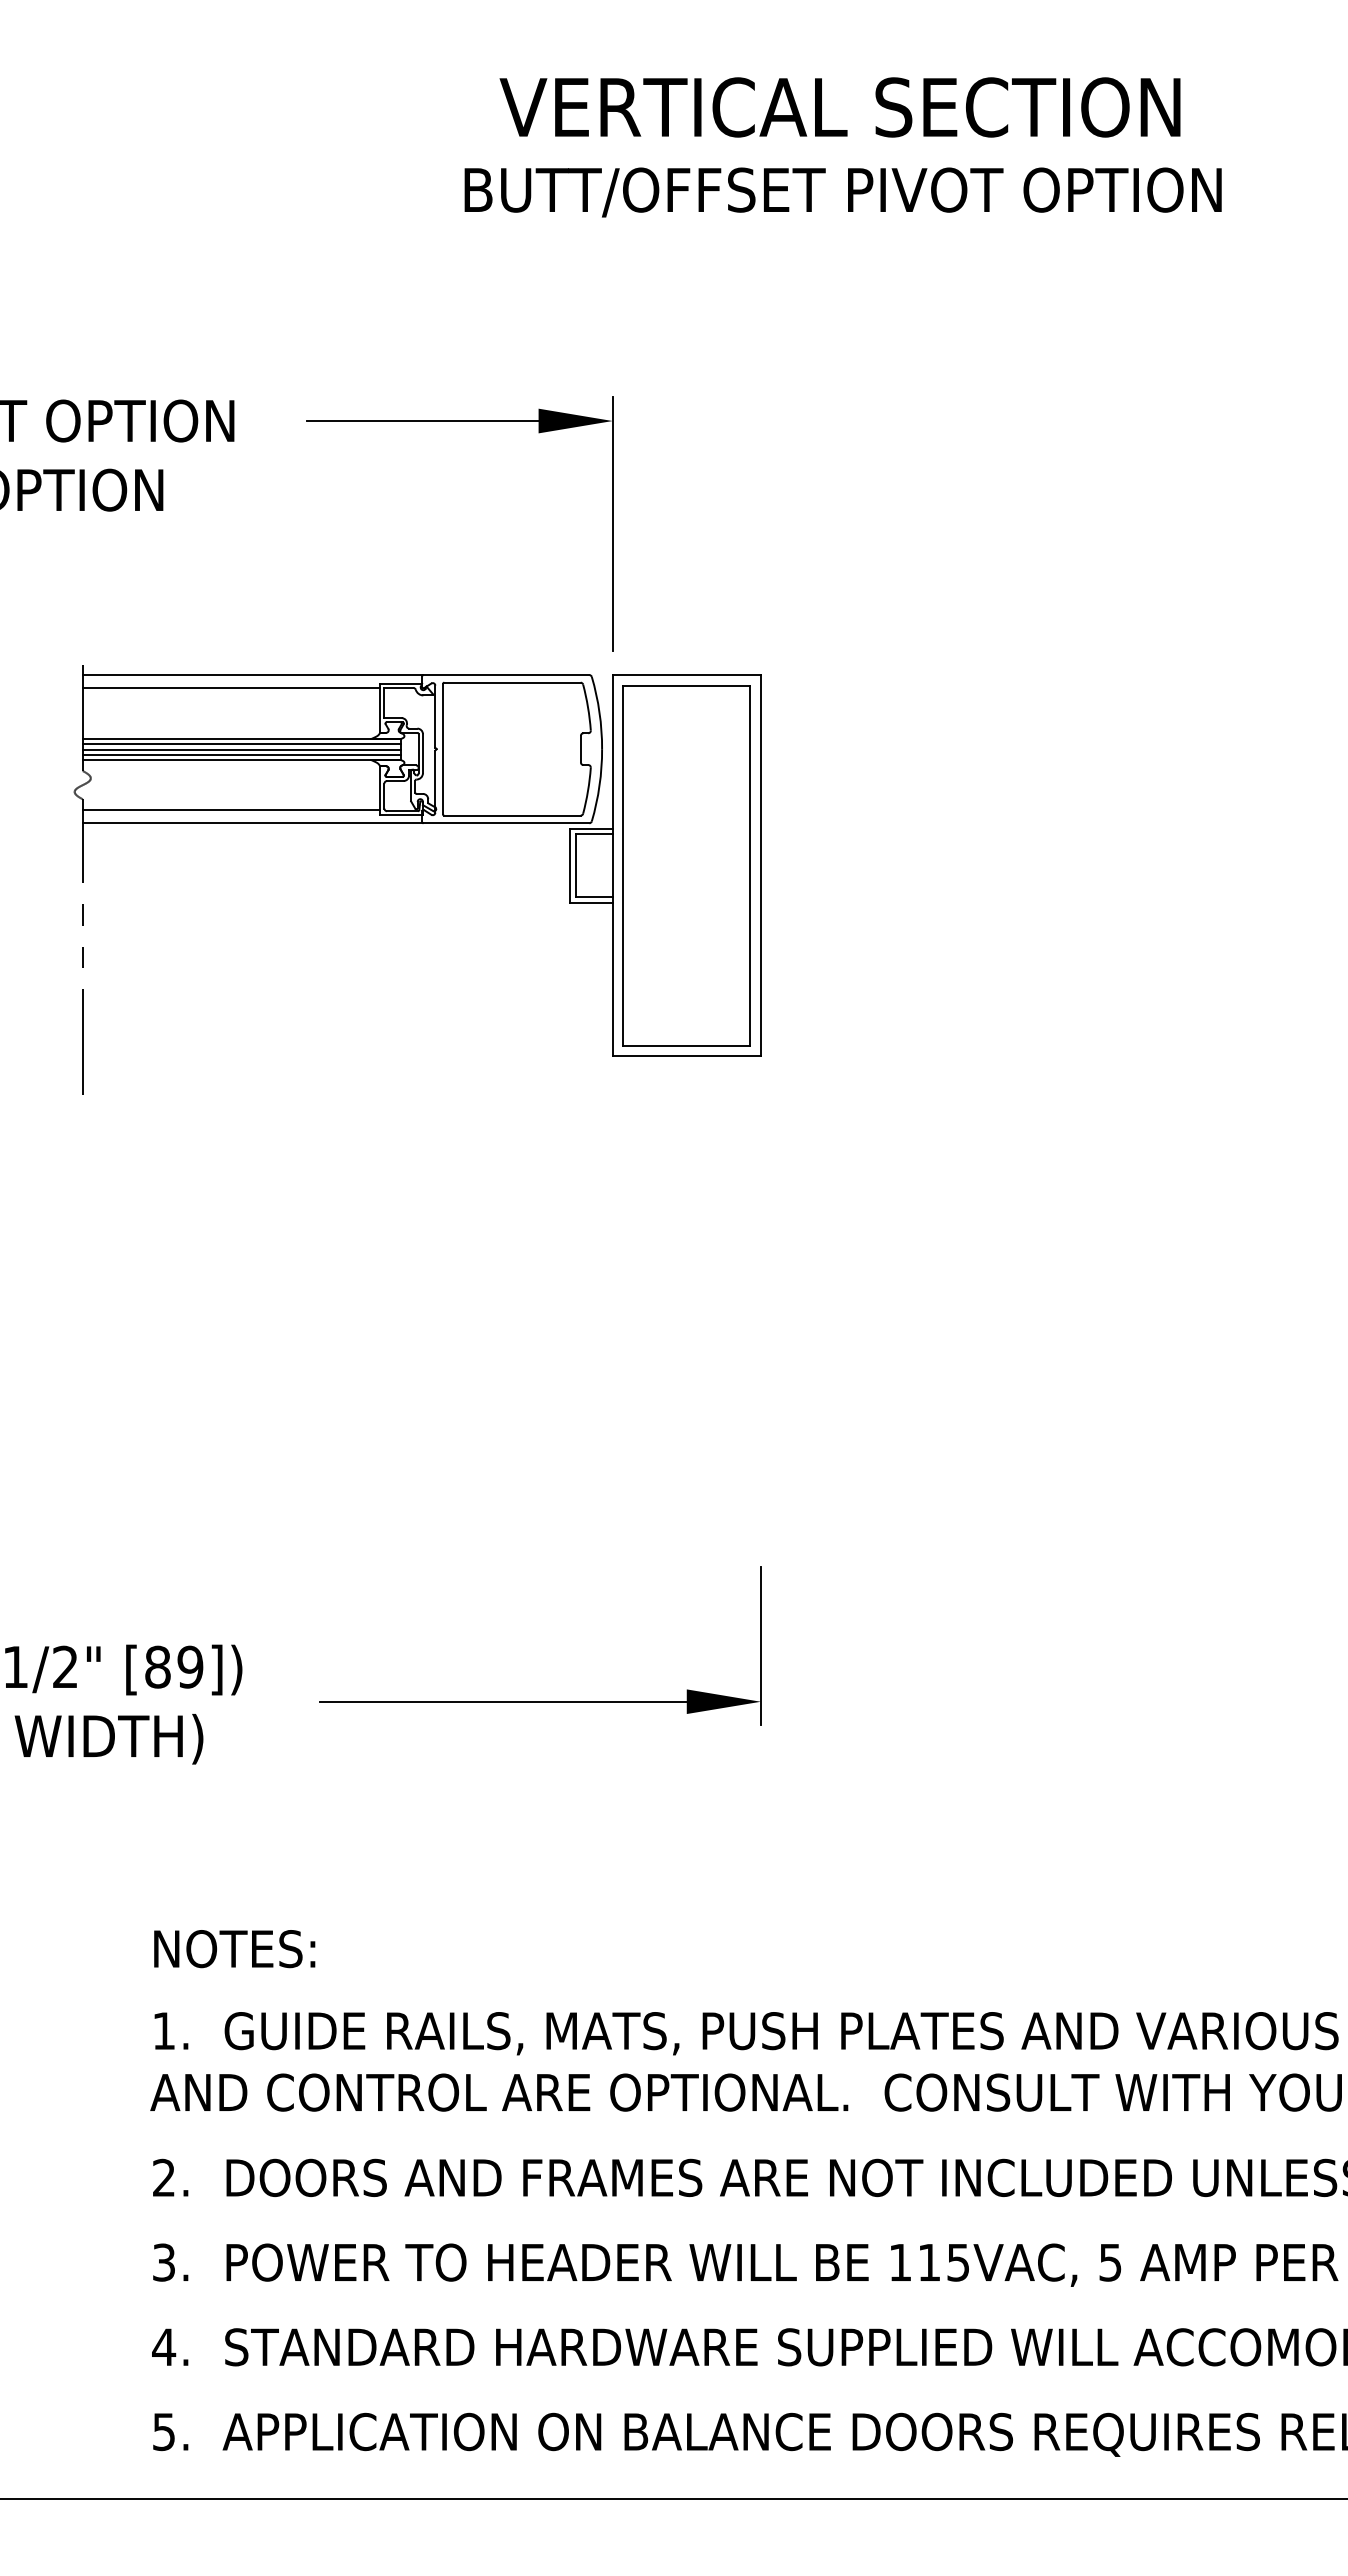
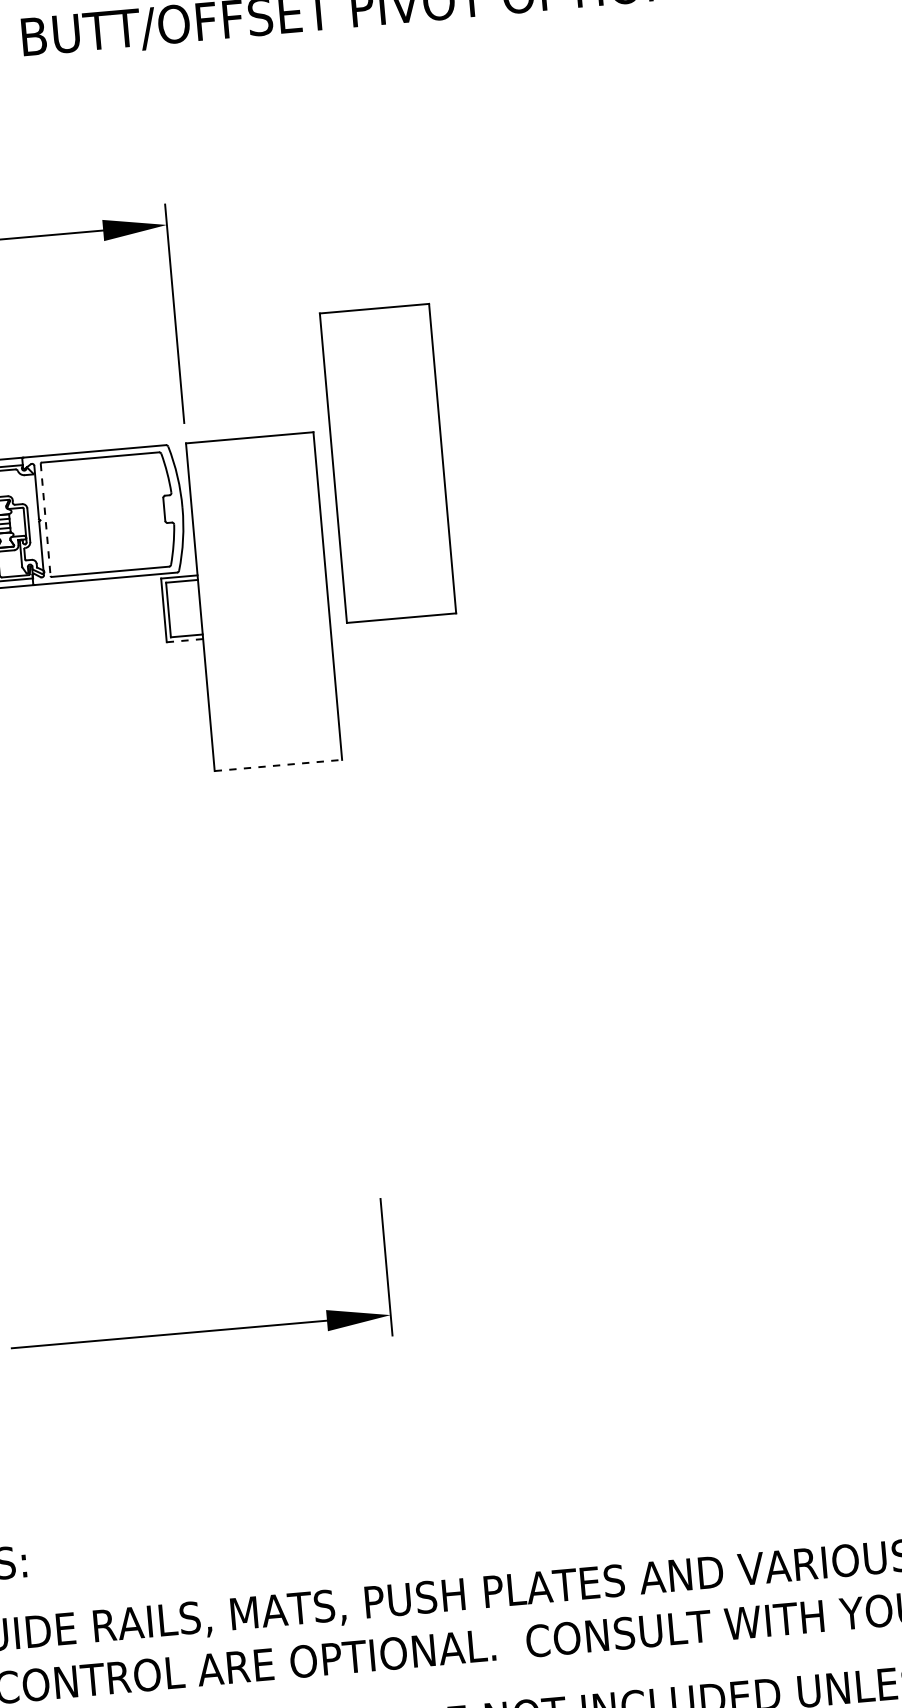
line: (442, 749) -> (45, 520), solid -> dashed
part: (686, 865) -> (387, 463), moved
line: (592, 902) -> (185, 640), solid -> dashed
line: (687, 1056) -> (279, 765), solid -> dashed

